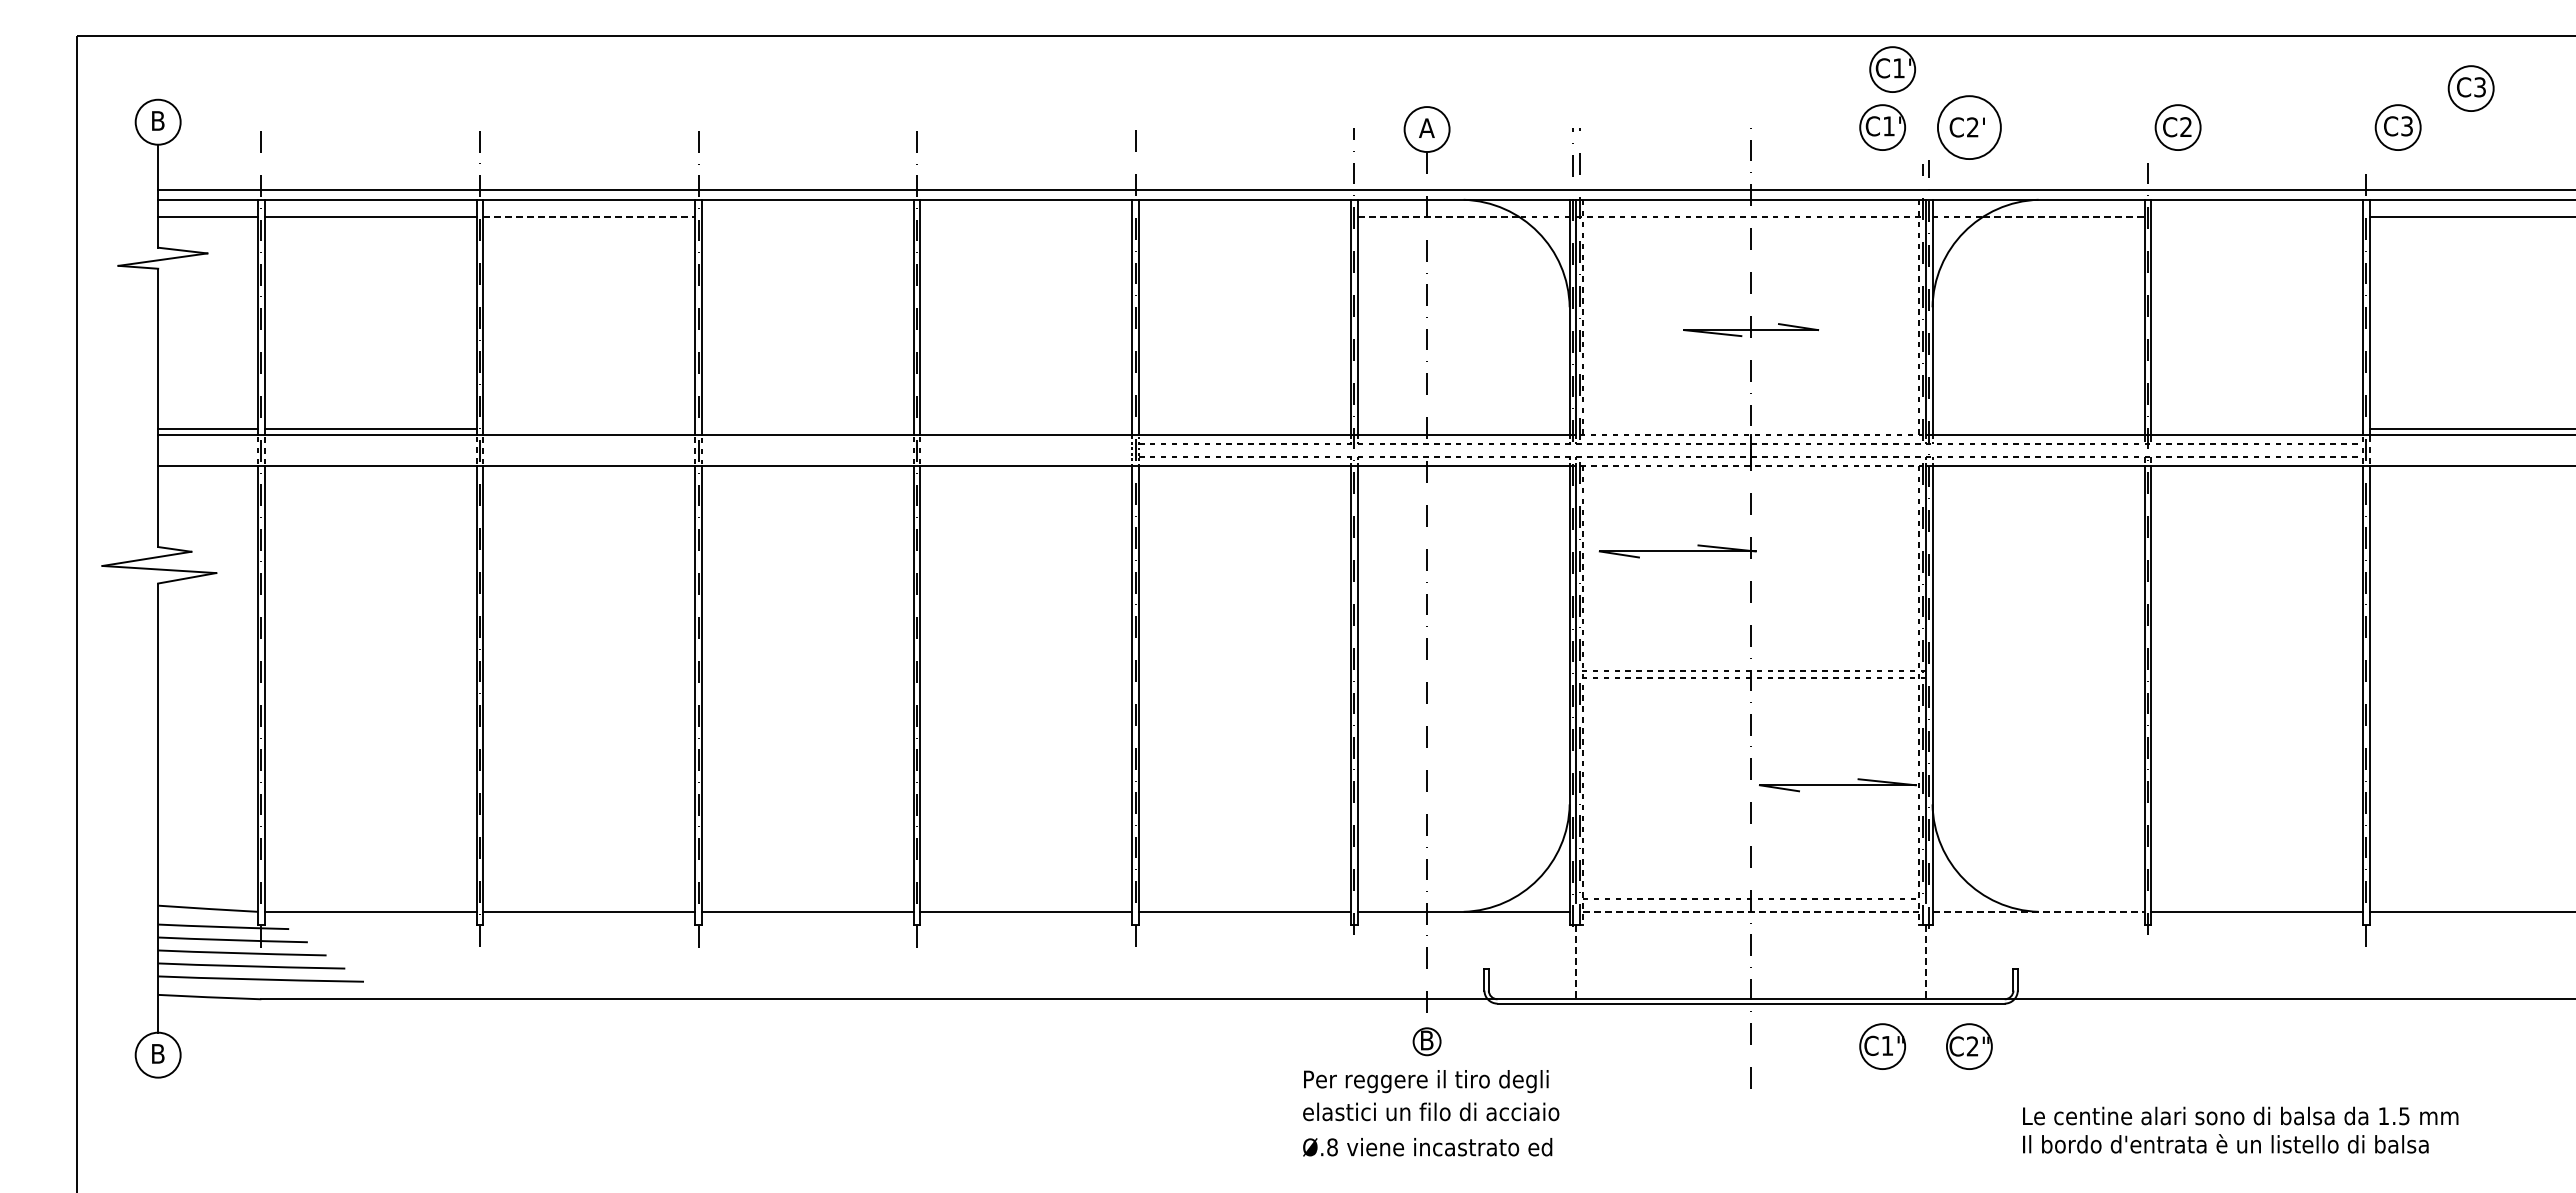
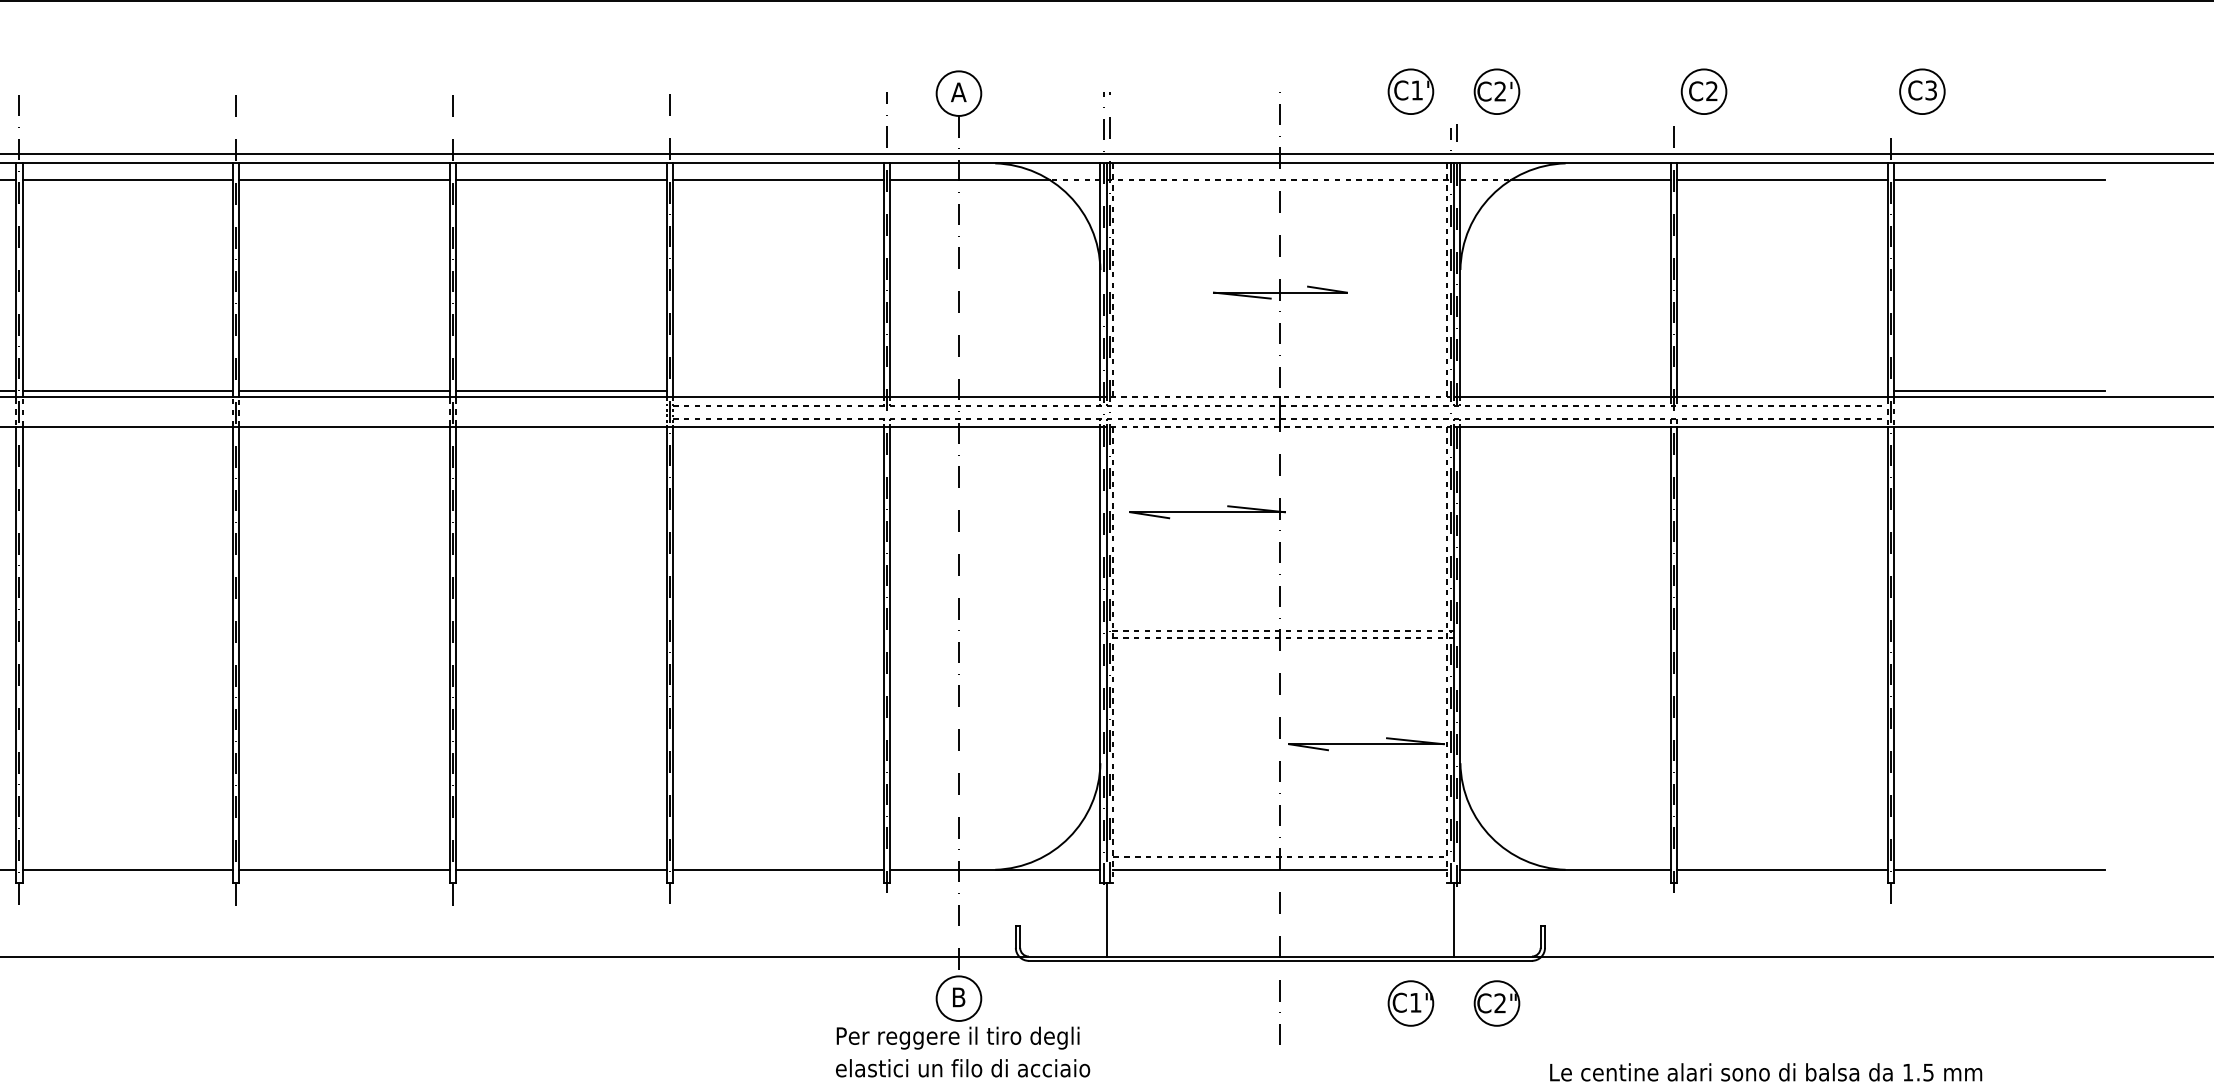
part: (1892, 69) -> (1420, 34), removed
part: (2470, 88) -> (1994, 52), removed
circle: (1968, 127) -> (1496, 91), size x0.71
line: (589, 216) -> (127, 179), dashed -> solid
line: (807, 216) -> (344, 179), added
line: (1026, 216) -> (561, 179), added
line: (1245, 216) -> (778, 179), added
line: (1438, 216) -> (970, 179), dashed -> solid
line: (2064, 216) -> (1591, 179), dashed -> solid
line: (2257, 216) -> (1782, 179), added
line: (589, 428) -> (127, 390), added
line: (807, 428) -> (344, 390), added
line: (1026, 428) -> (561, 390), added
line: (1751, 911) -> (1280, 869), dashed -> solid
line: (2039, 911) -> (1566, 869), dashed -> solid
line: (1576, 962) -> (1107, 920), dashed -> solid
line: (1926, 962) -> (1454, 920), dashed -> solid
circle: (1426, 1041) -> (958, 998), size x1.67

